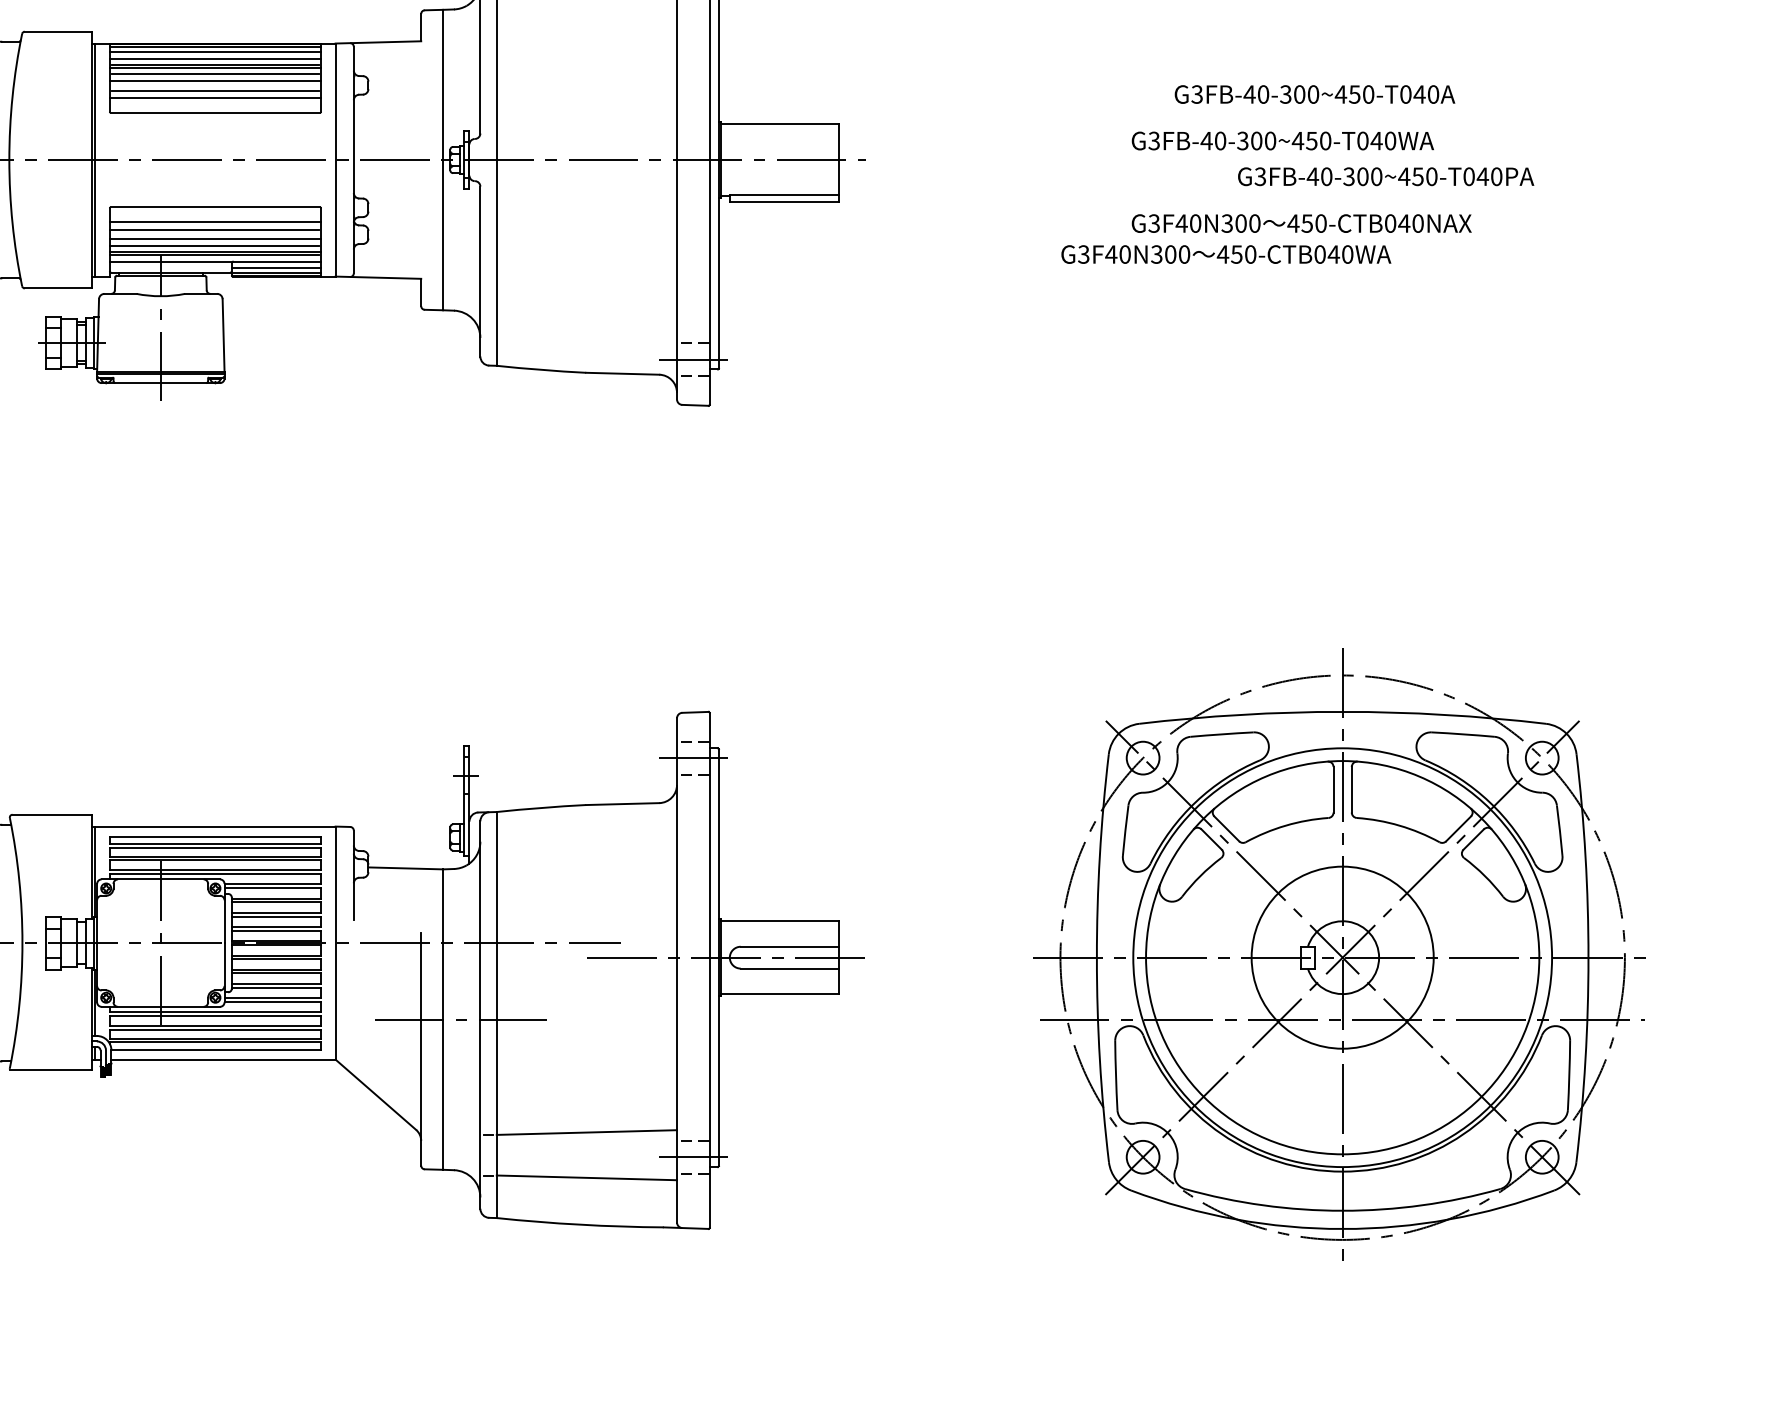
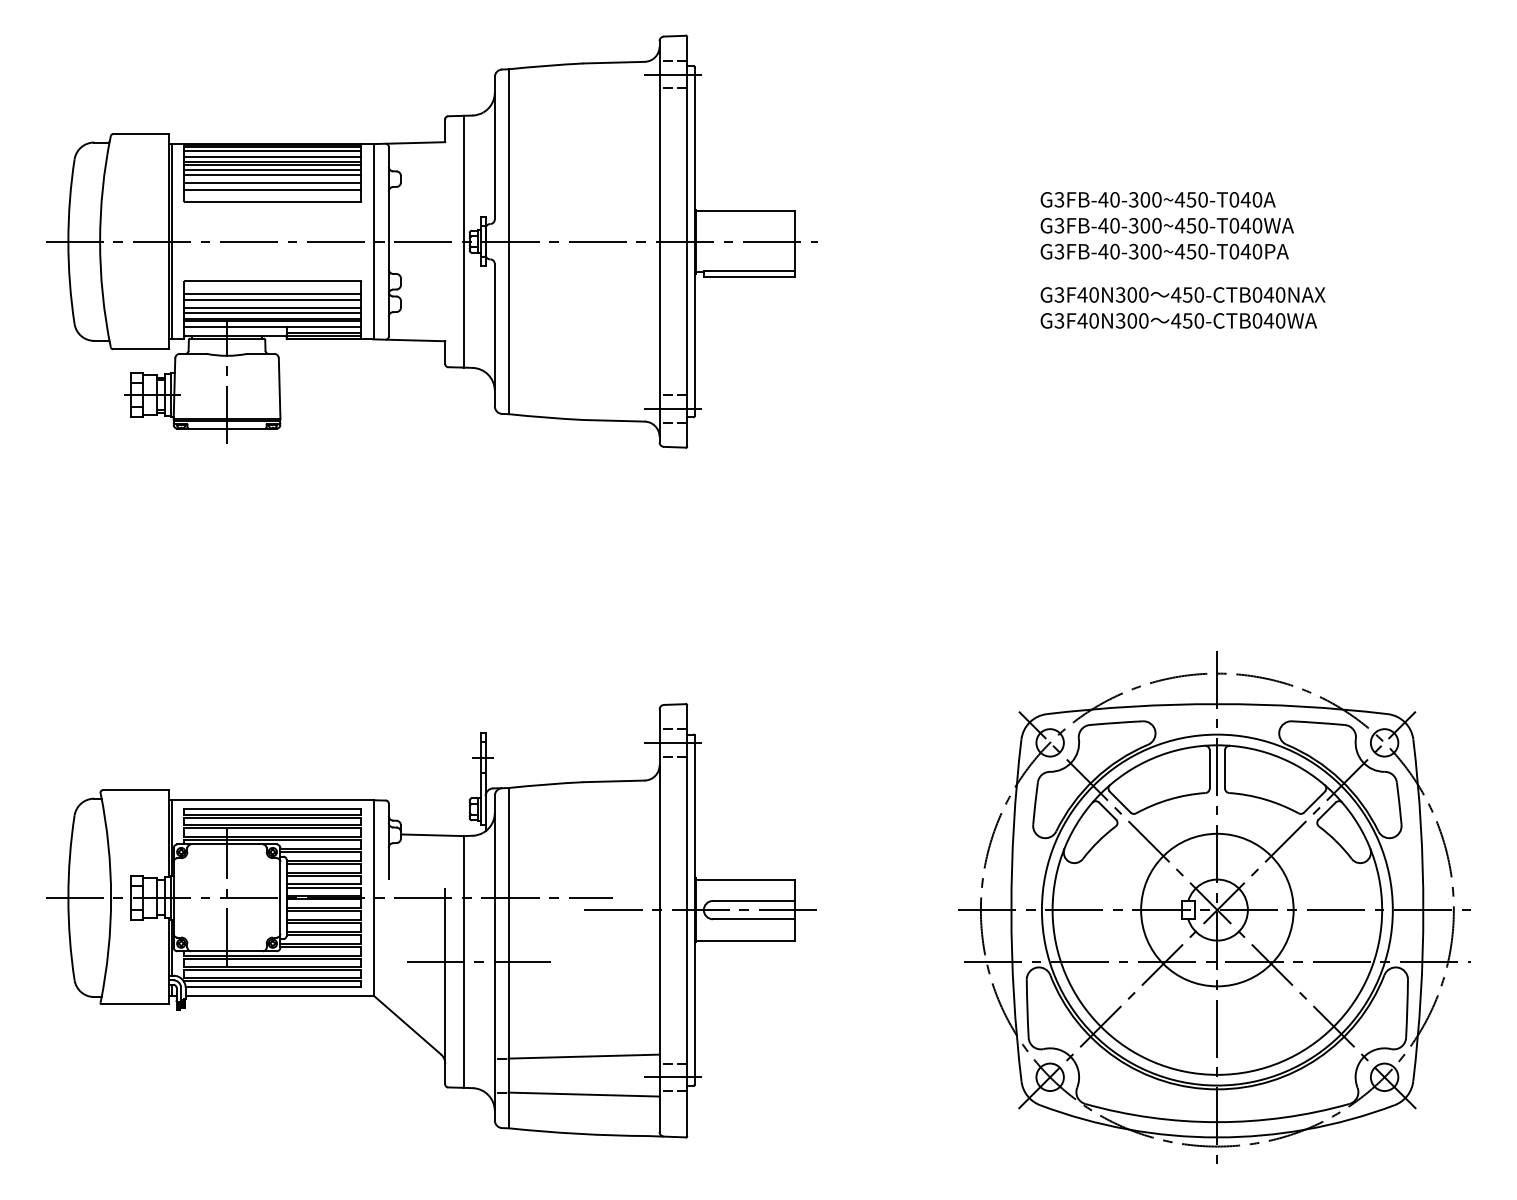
text: (1314, 94) -> (1157, 199), moved
text: (1385, 176) -> (1164, 251), moved
text: (1225, 254) -> (1178, 320), moved

